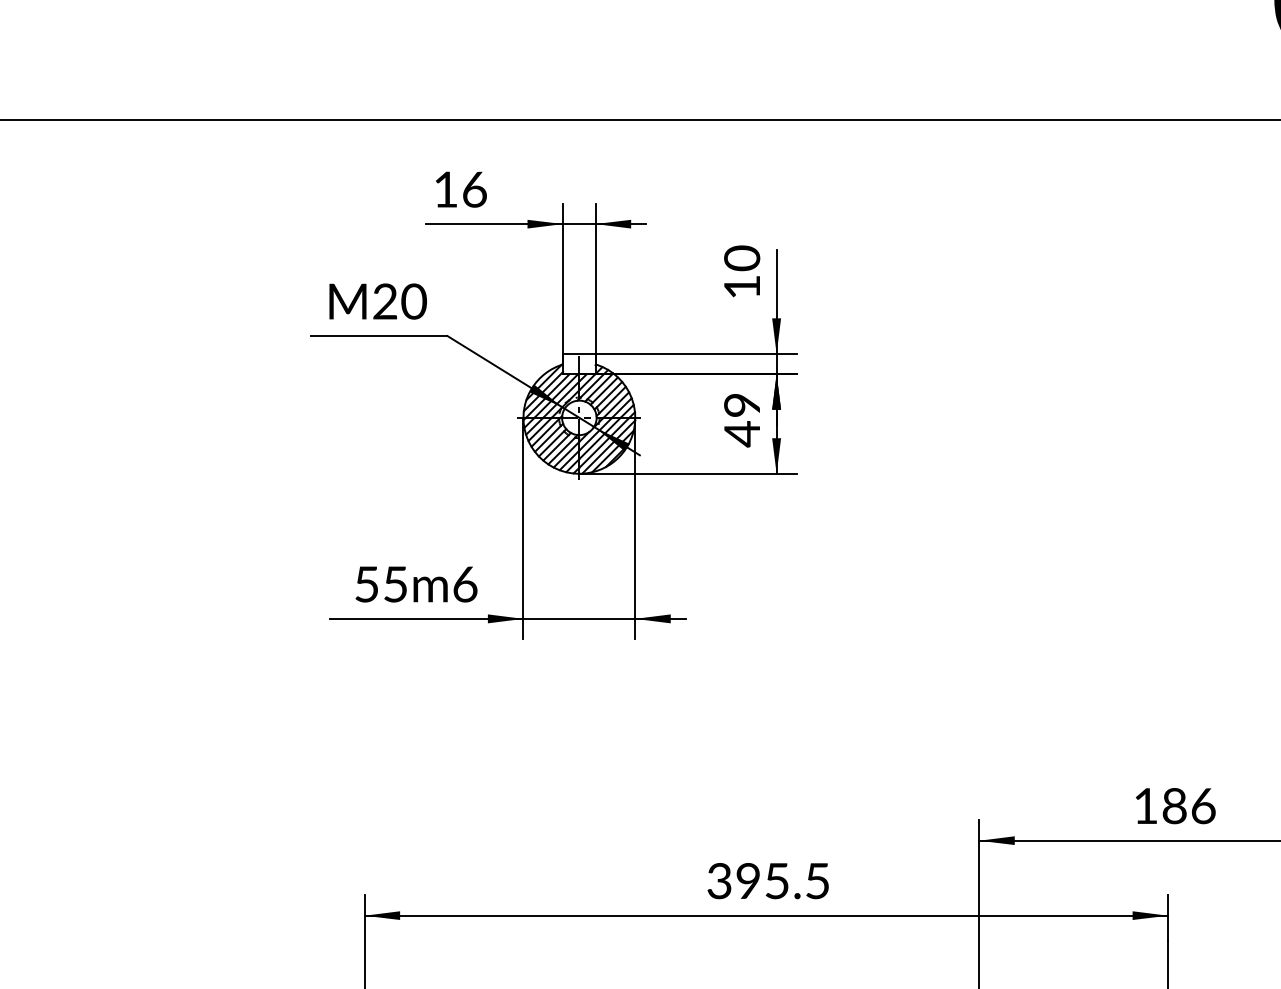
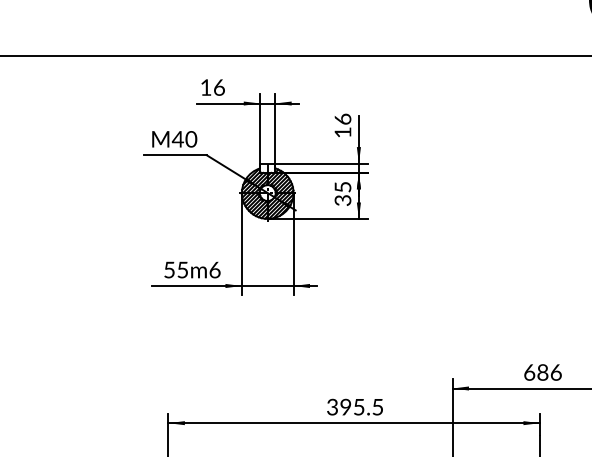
text: (741, 258) -> (342, 119), 10 -> 16
text: (384, 301) -> (177, 139), M20 -> M40
text: (741, 420) -> (342, 194), 49 -> 35
text: (1145, 806) -> (529, 372), 186 -> 686

